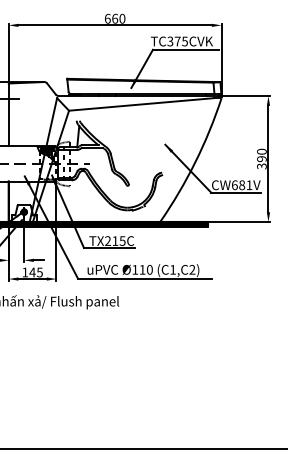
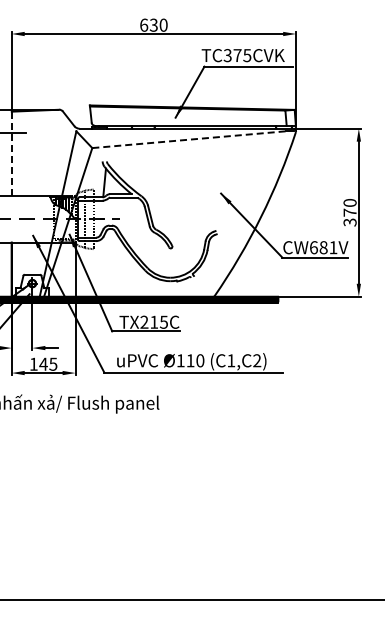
text: (114, 18) -> (153, 24), 660 -> 630
line: (141, 104) -> (189, 139), solid -> dashed
line: (8, 114) -> (11, 153), solid -> dashed
text: (261, 158) -> (349, 212), 390 -> 370

